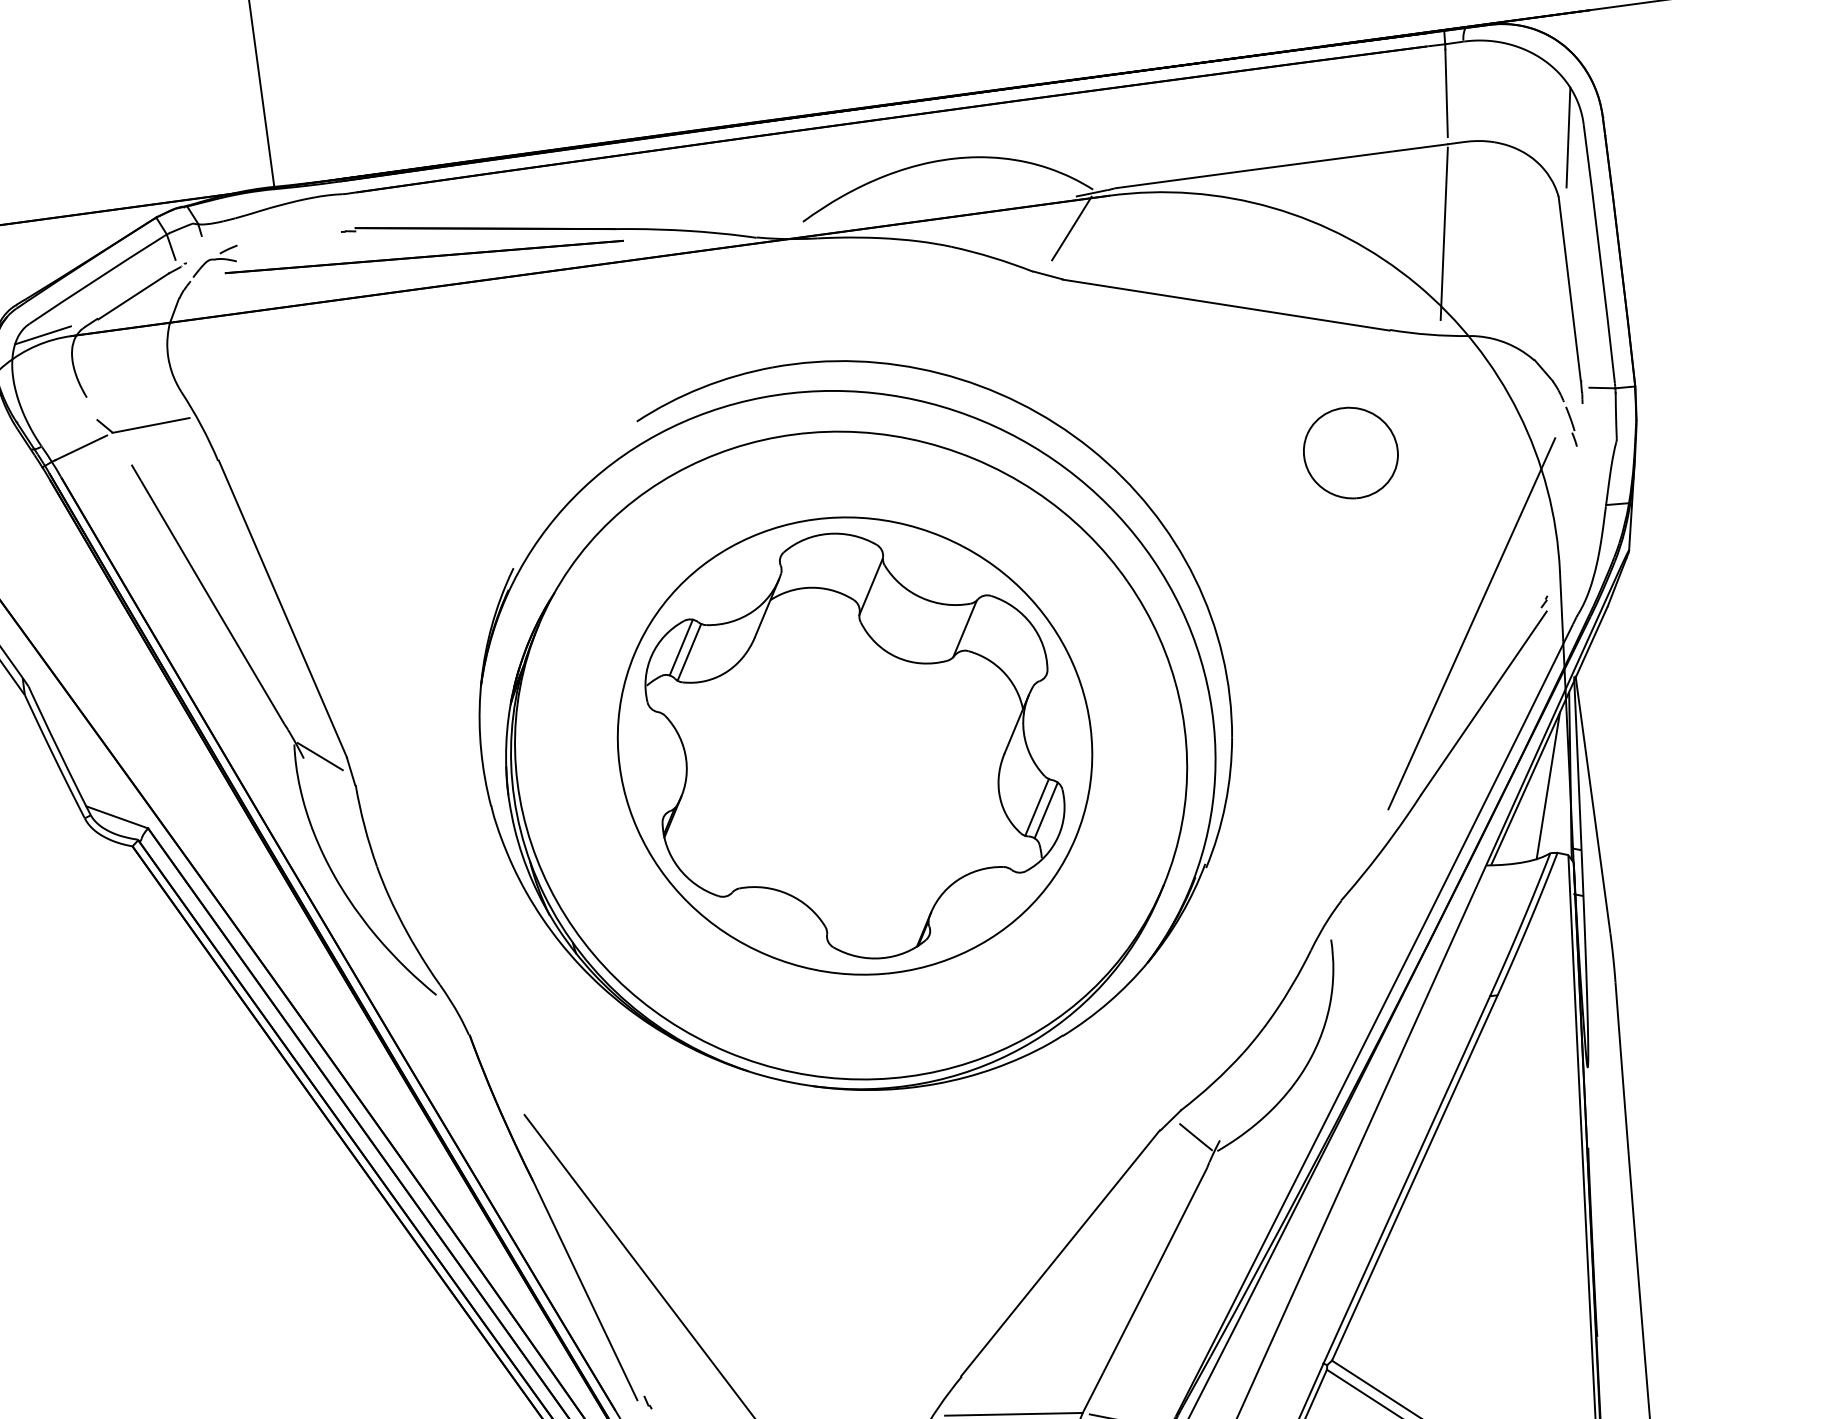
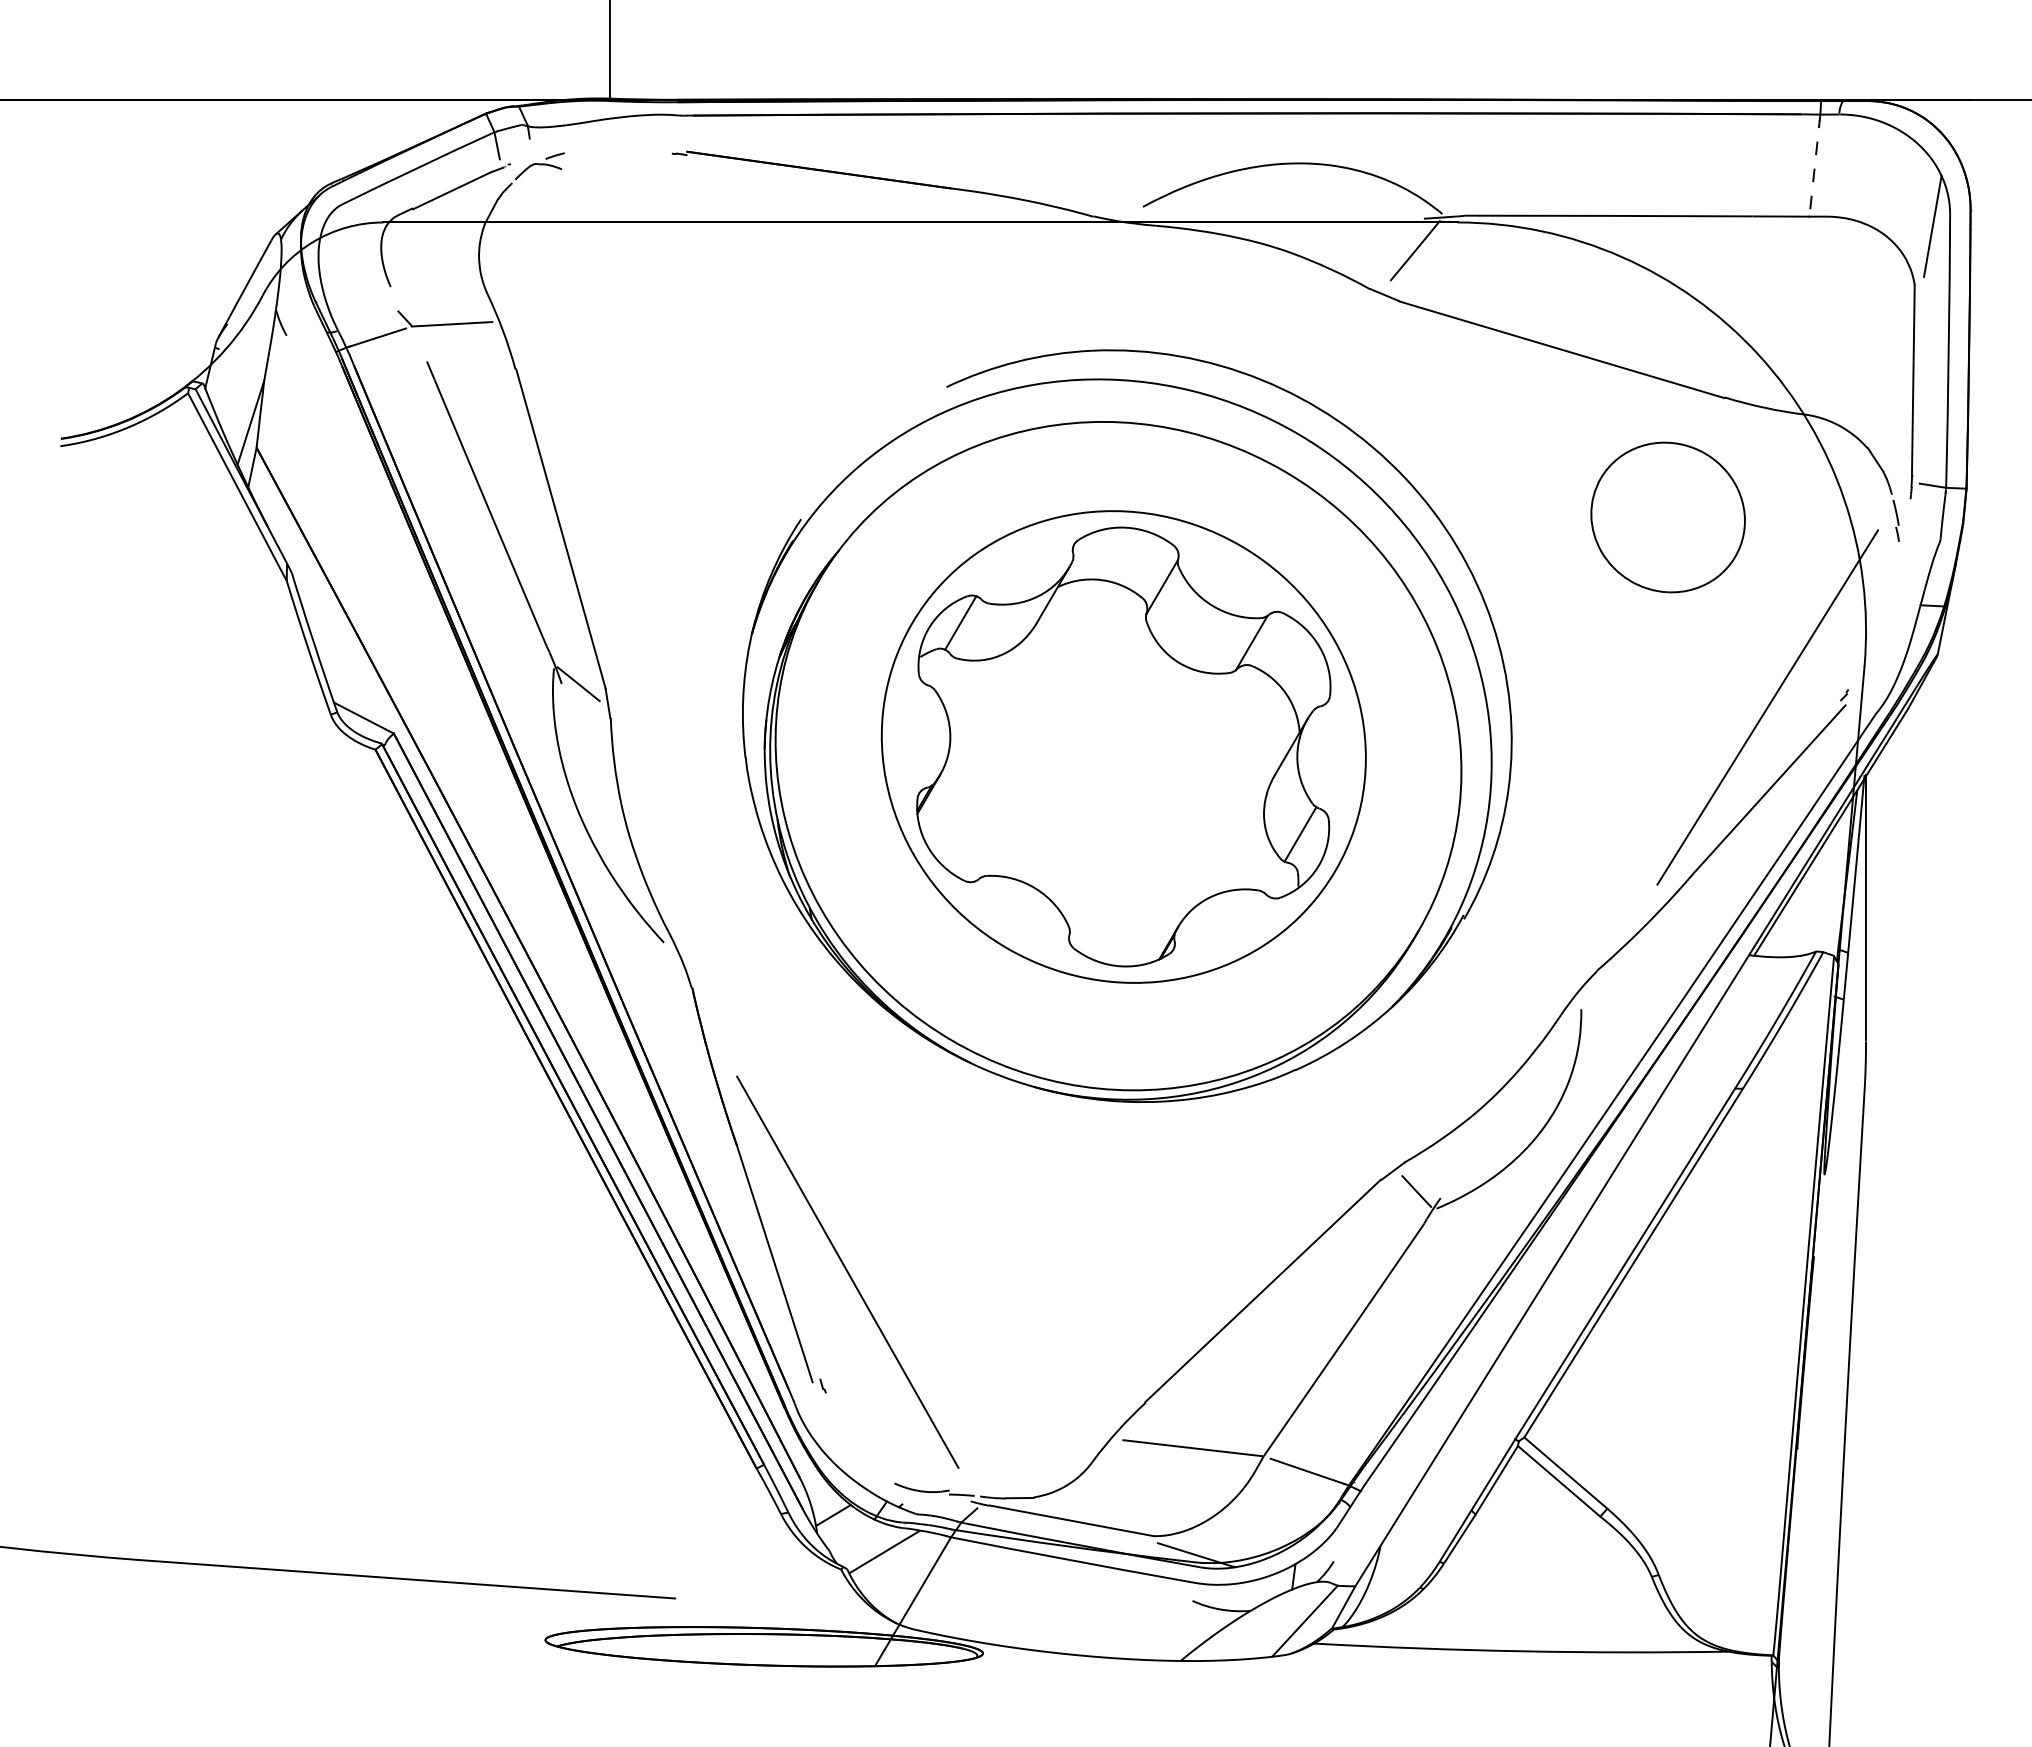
line: (1447, 93) -> (1815, 164), solid -> dashed
line: (1443, 234) -> (1792, 307), removed
line: (424, 256) -> (753, 190), removed
line: (42, 335) -> (354, 217), removed
part: (1351, 452) -> (1668, 516), size x1.6
line: (689, 651) -> (968, 628), removed
line: (1548, 785) -> (1823, 882), removed
line: (1046, 810) -> (1309, 838), removed

